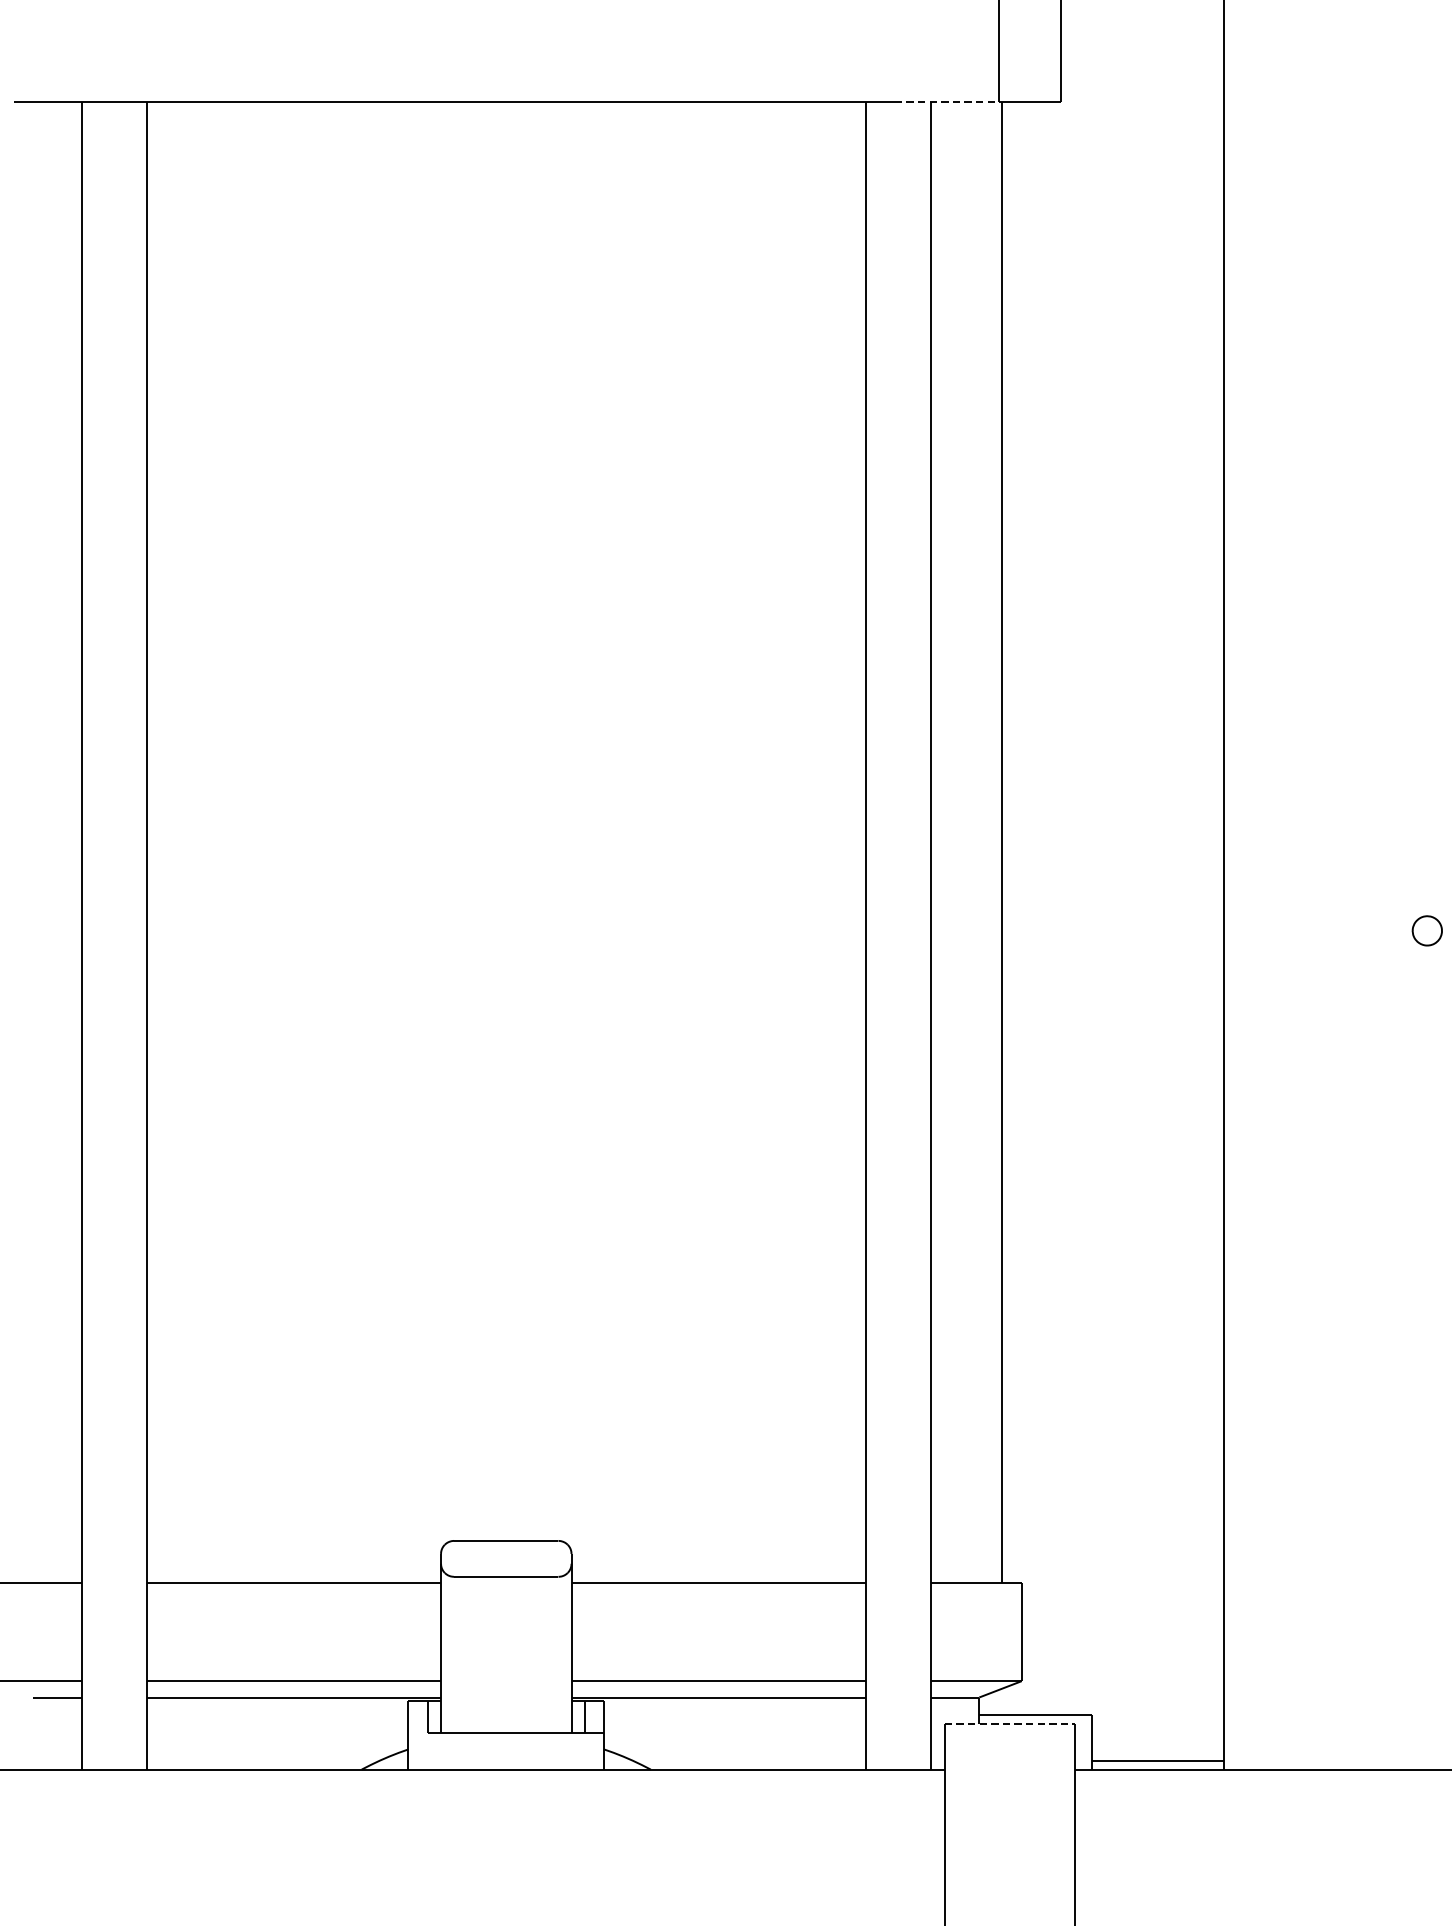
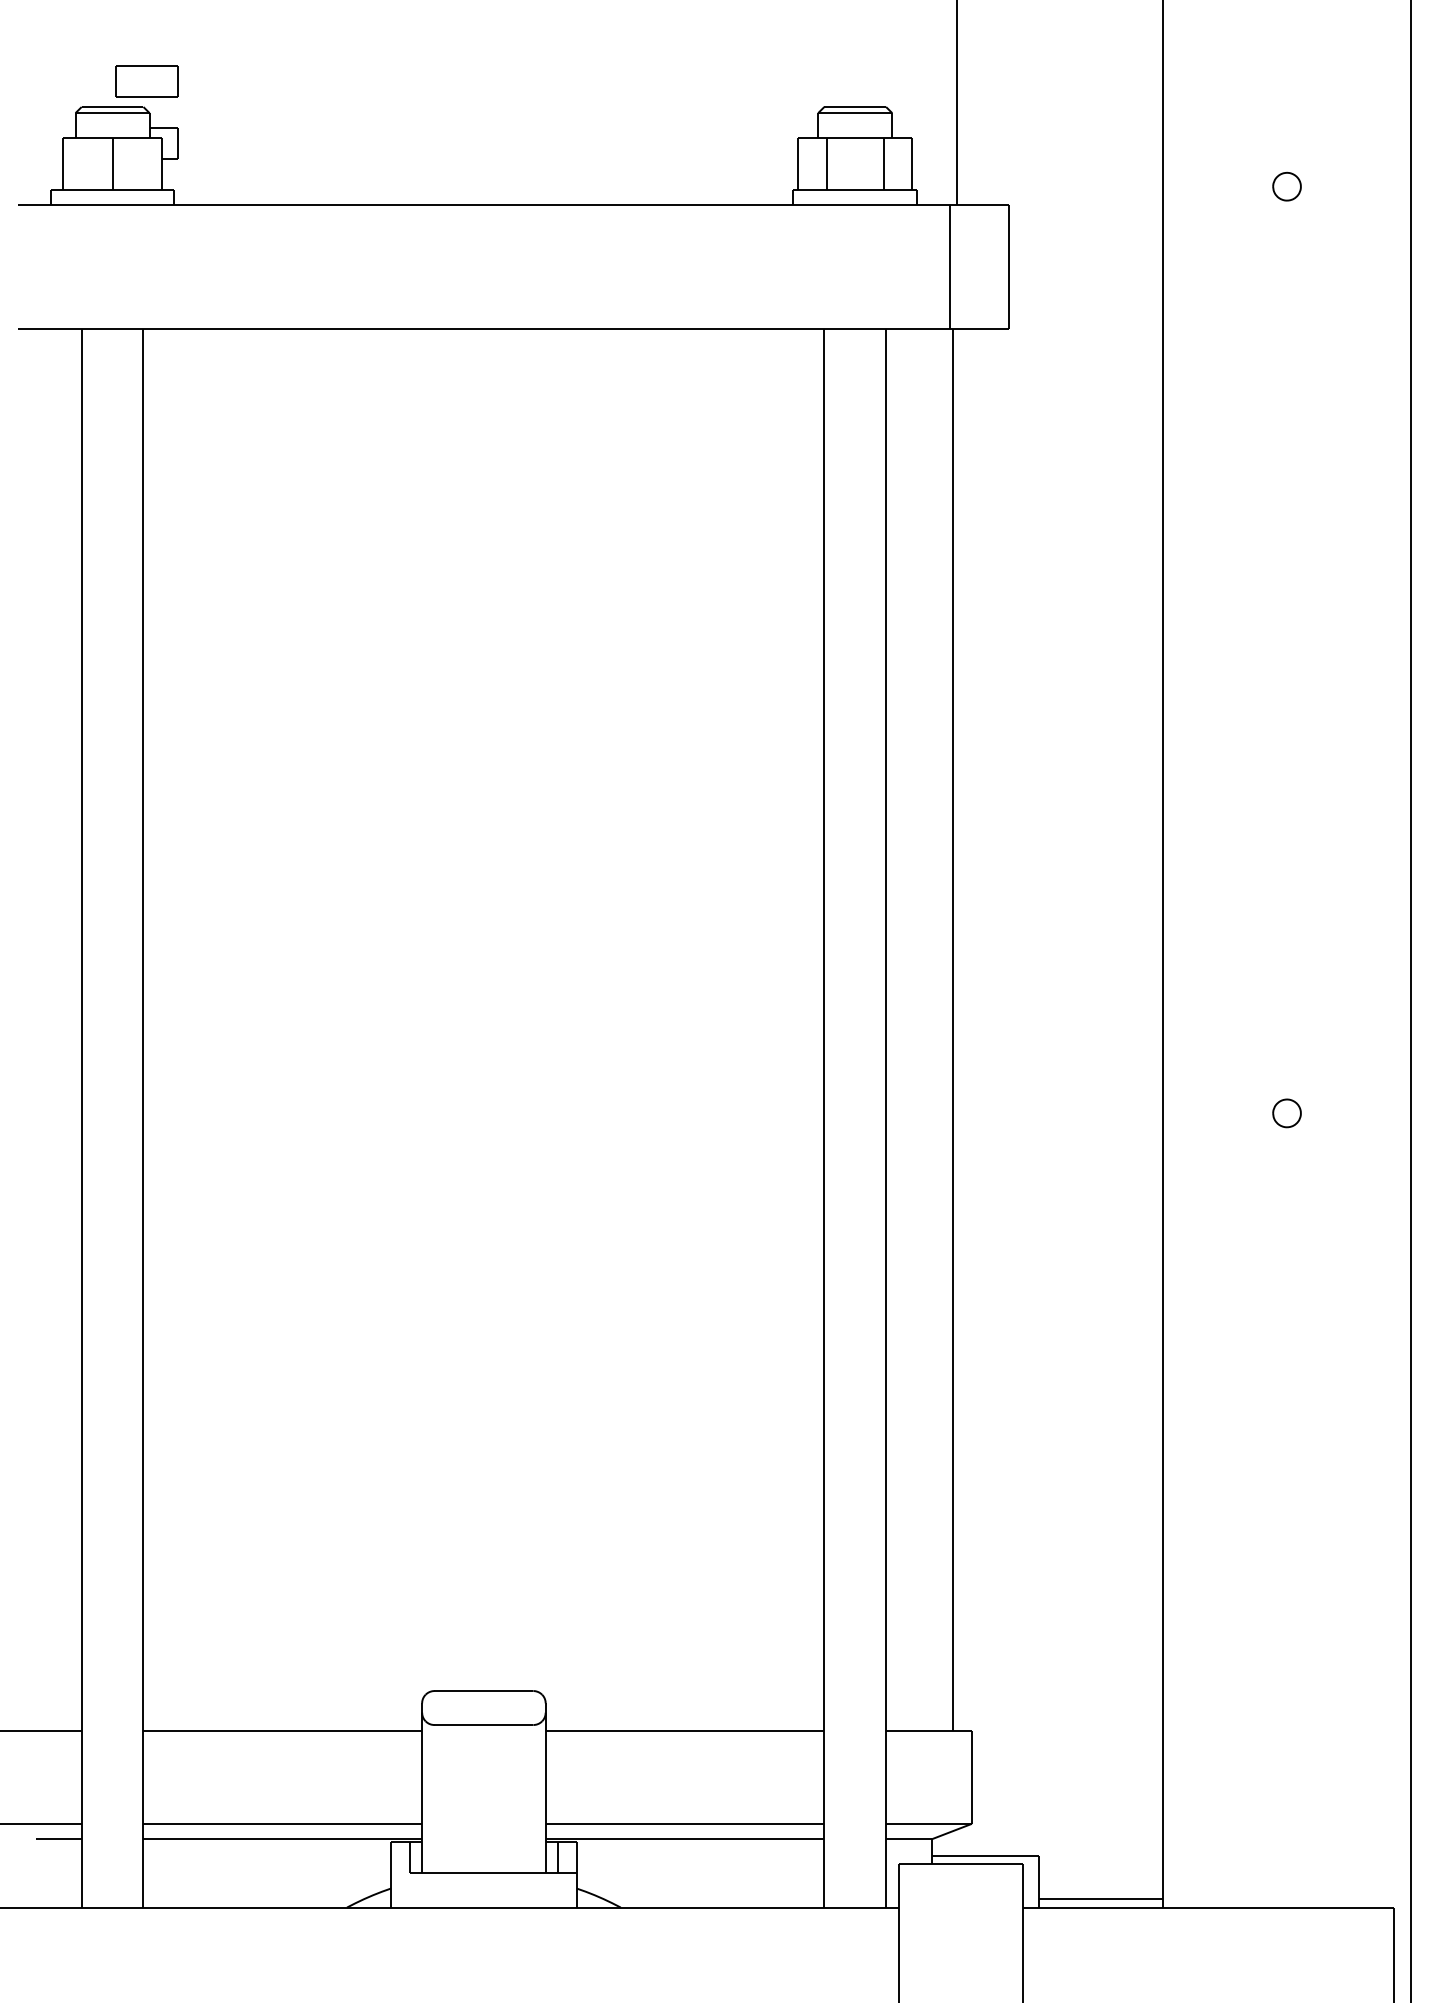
line: (947, 101) -> (901, 328), dashed -> solid
part: (1426, 930) -> (1286, 1113), moved
line: (1009, 1724) -> (960, 1864), dashed -> solid

